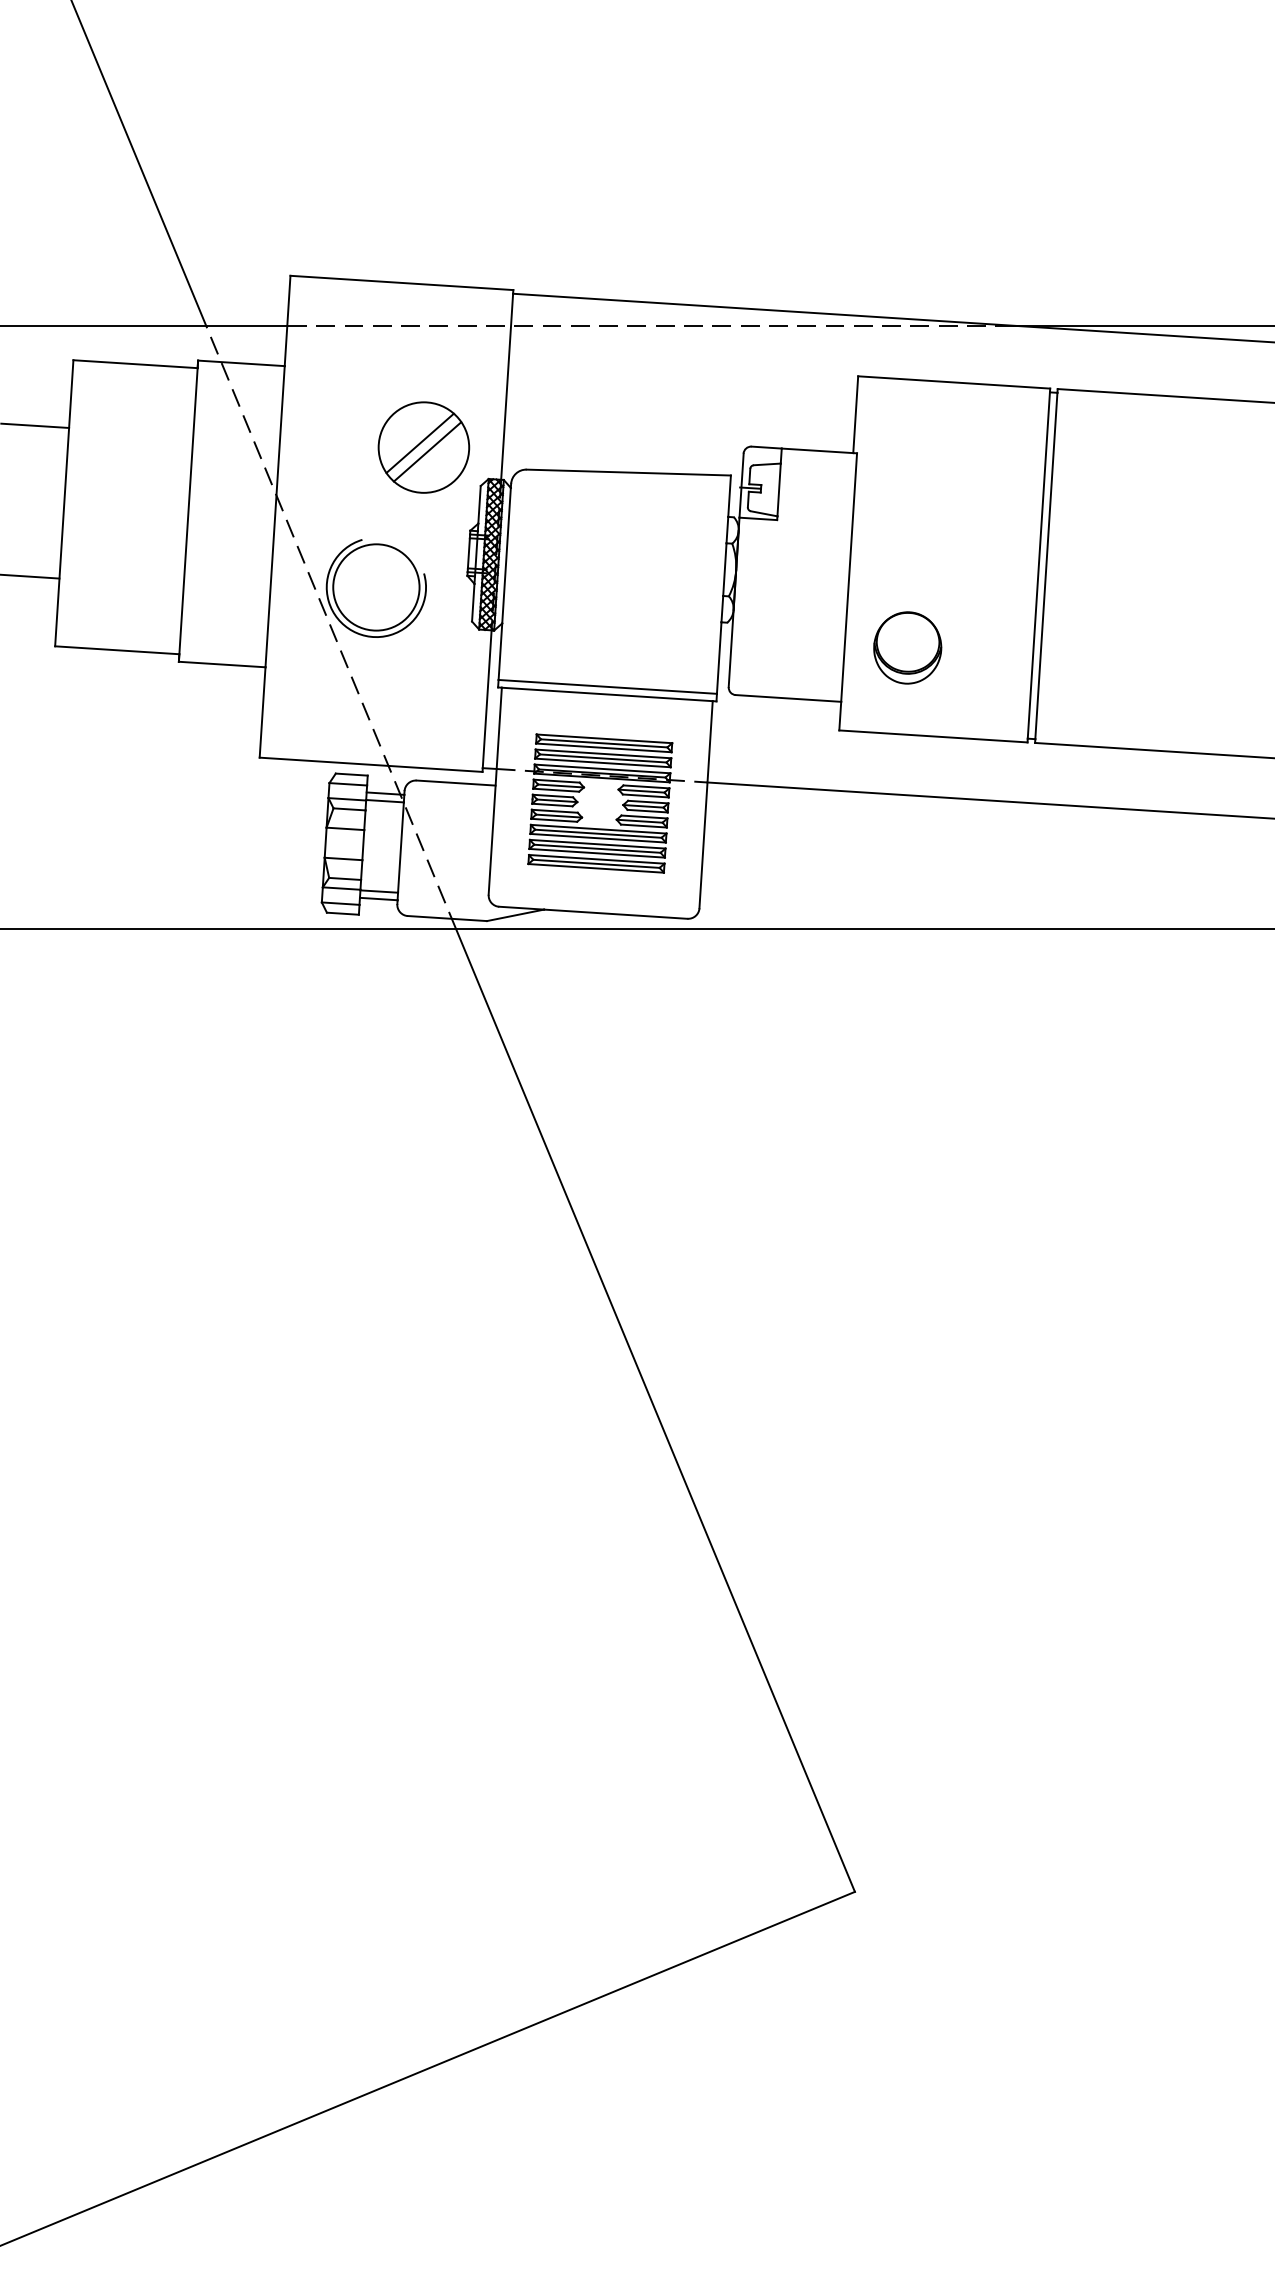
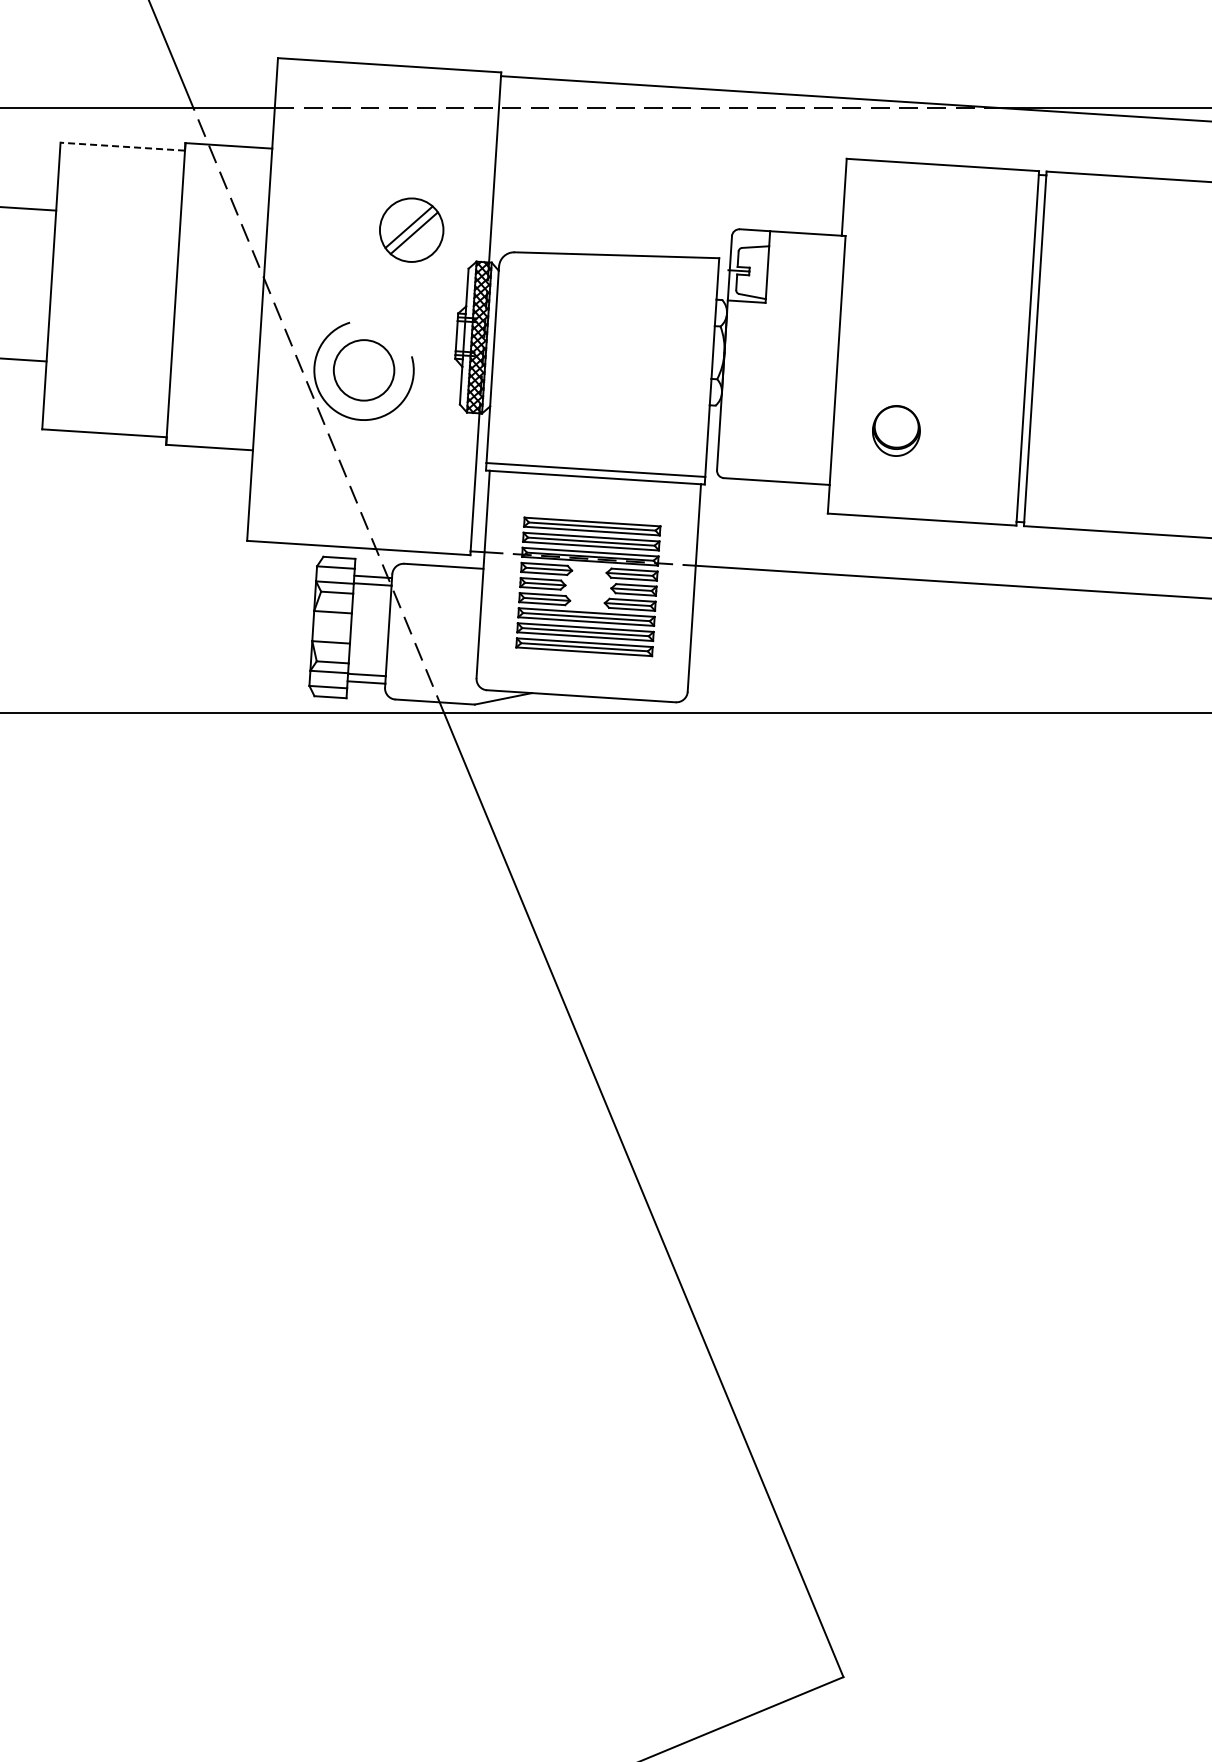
line: (135, 364) -> (122, 147), solid -> dashed
part: (423, 447) -> (411, 230), size x0.7
circle: (376, 587) -> (364, 370), size x0.7
part: (907, 647) -> (896, 430), size x0.7

